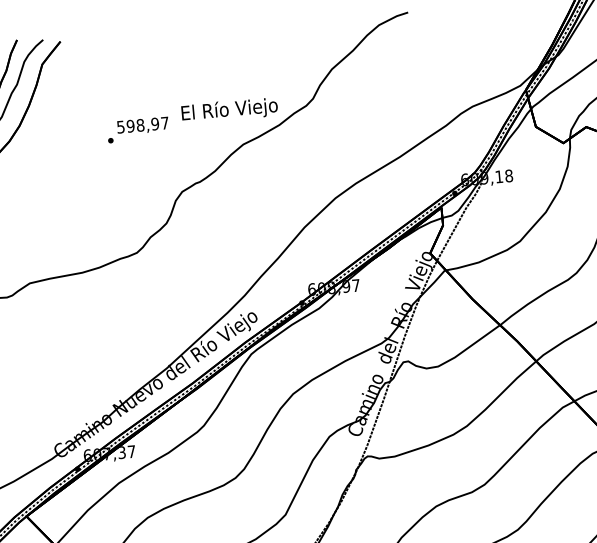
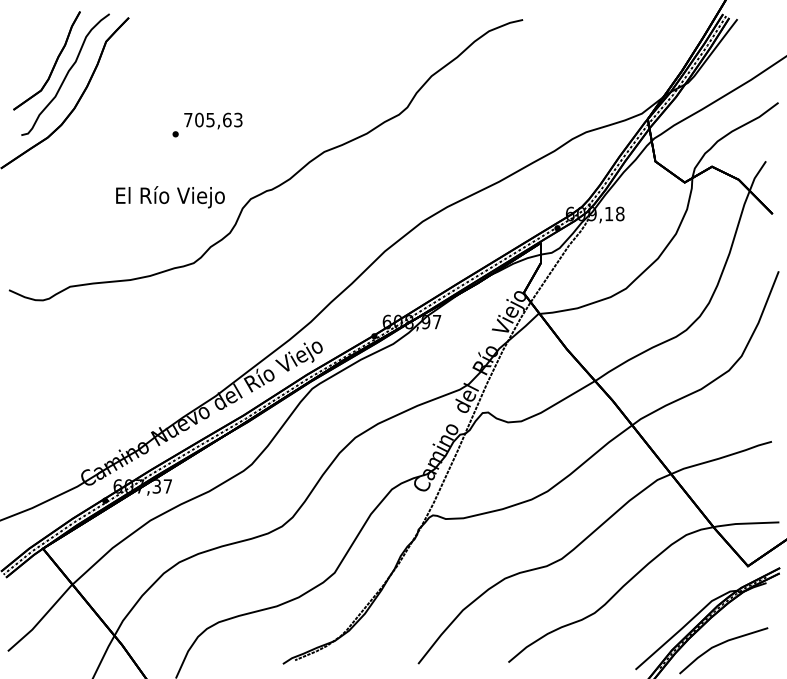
text: (229, 110) -> (170, 197), moved
text: (143, 124) -> (213, 119), 598,97 -> 705,63

